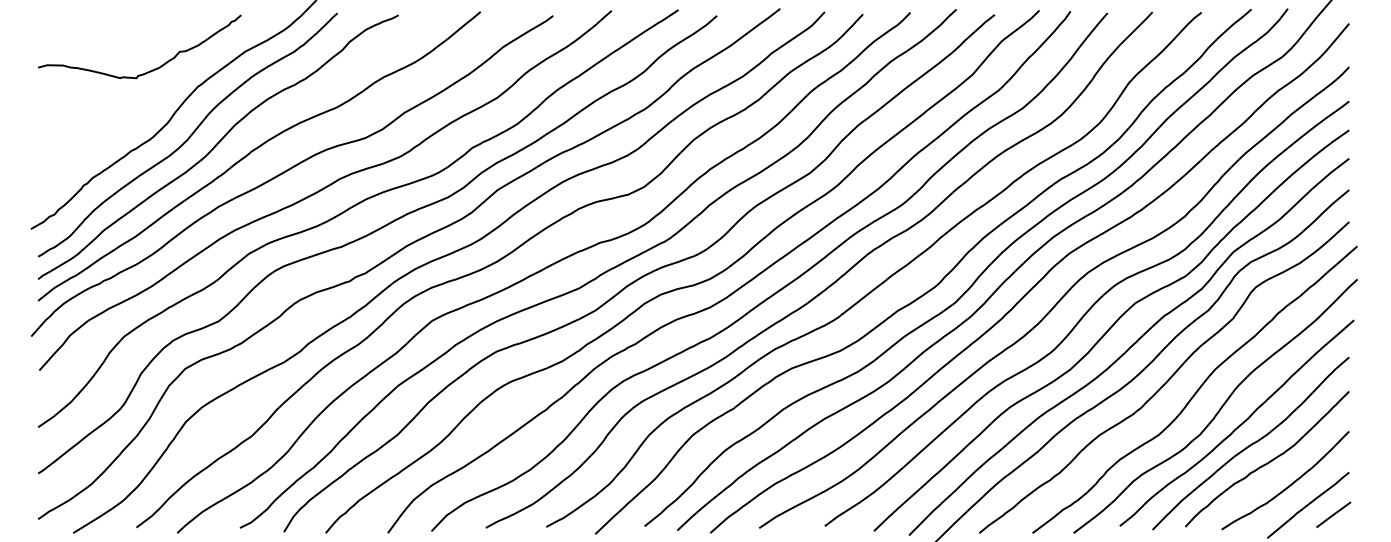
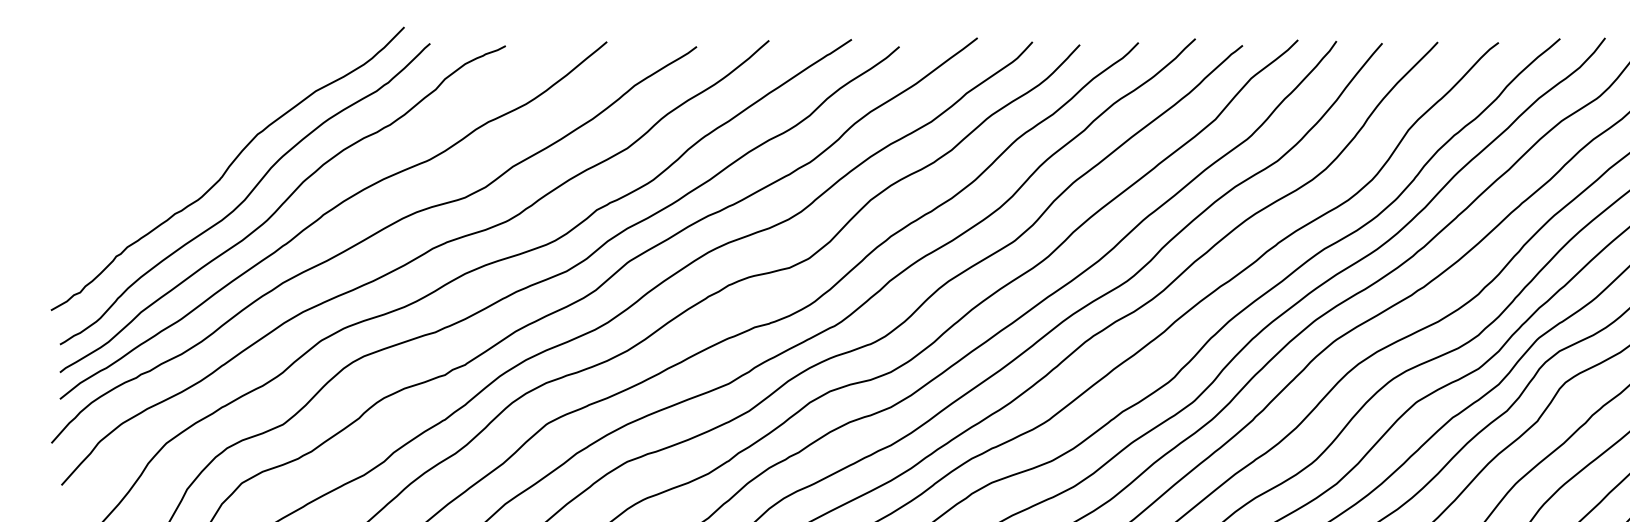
curve: (147, 71) -> (195, 115), removed

